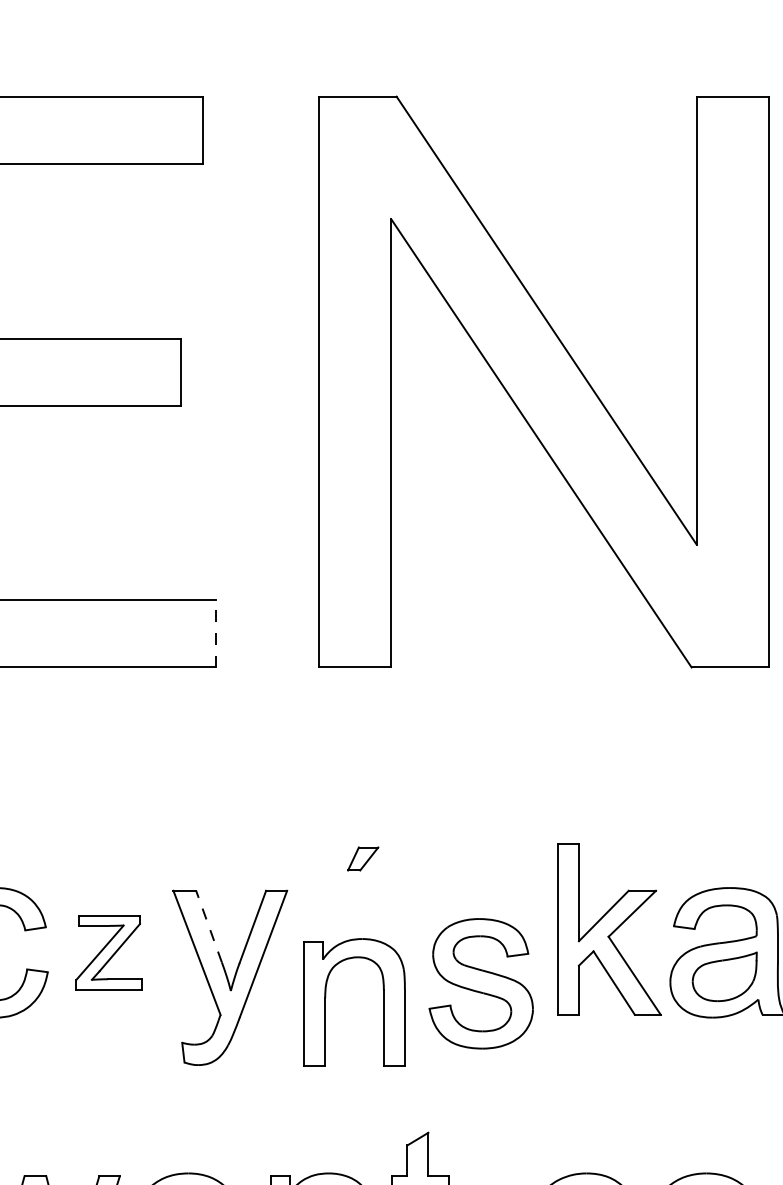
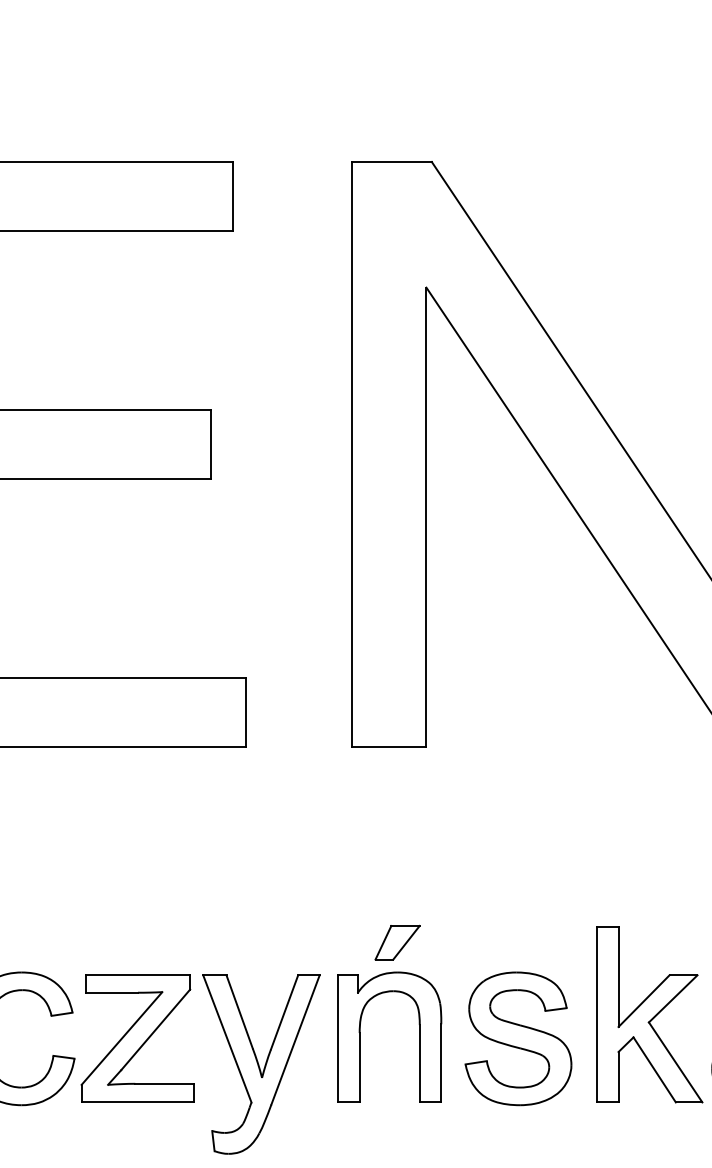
line: (215, 633) -> (246, 711), dashed -> solid
part: (362, 858) -> (396, 942), size x1.43
line: (208, 926) -> (239, 1011), dashed -> solid
part: (108, 952) -> (136, 1038), size x1.67
part: (480, 983) -> (517, 1038), moved
part: (326, 997) -> (361, 1032), moved

